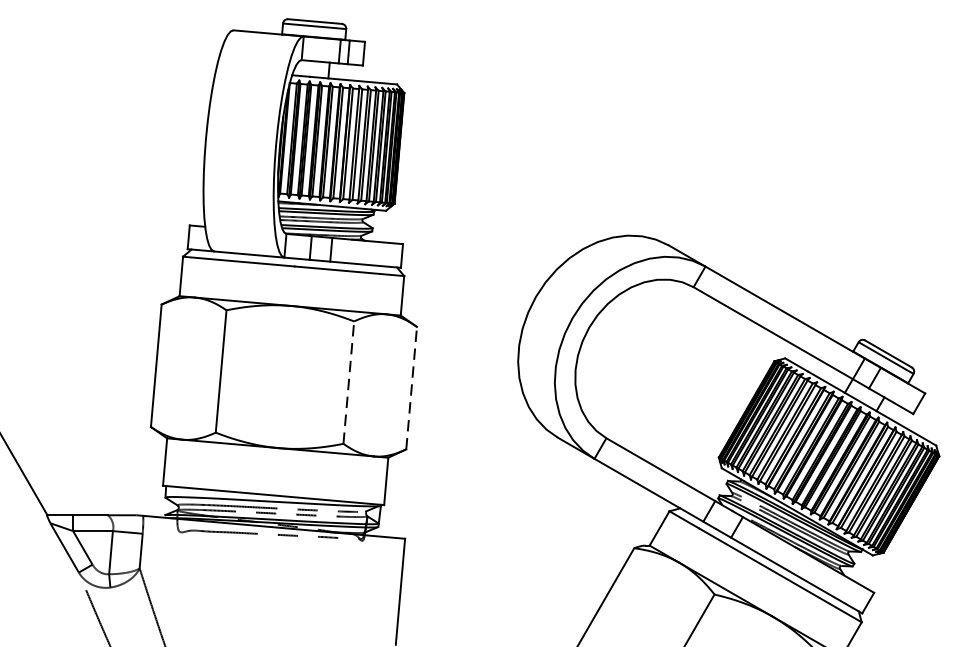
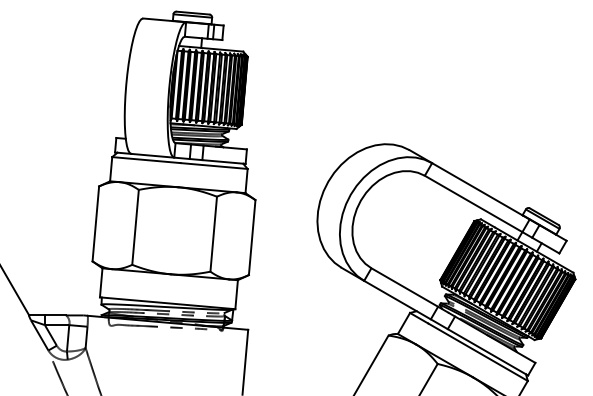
line: (348, 383) -> (213, 234), dashed -> solid
line: (412, 388) -> (252, 237), dashed -> solid

